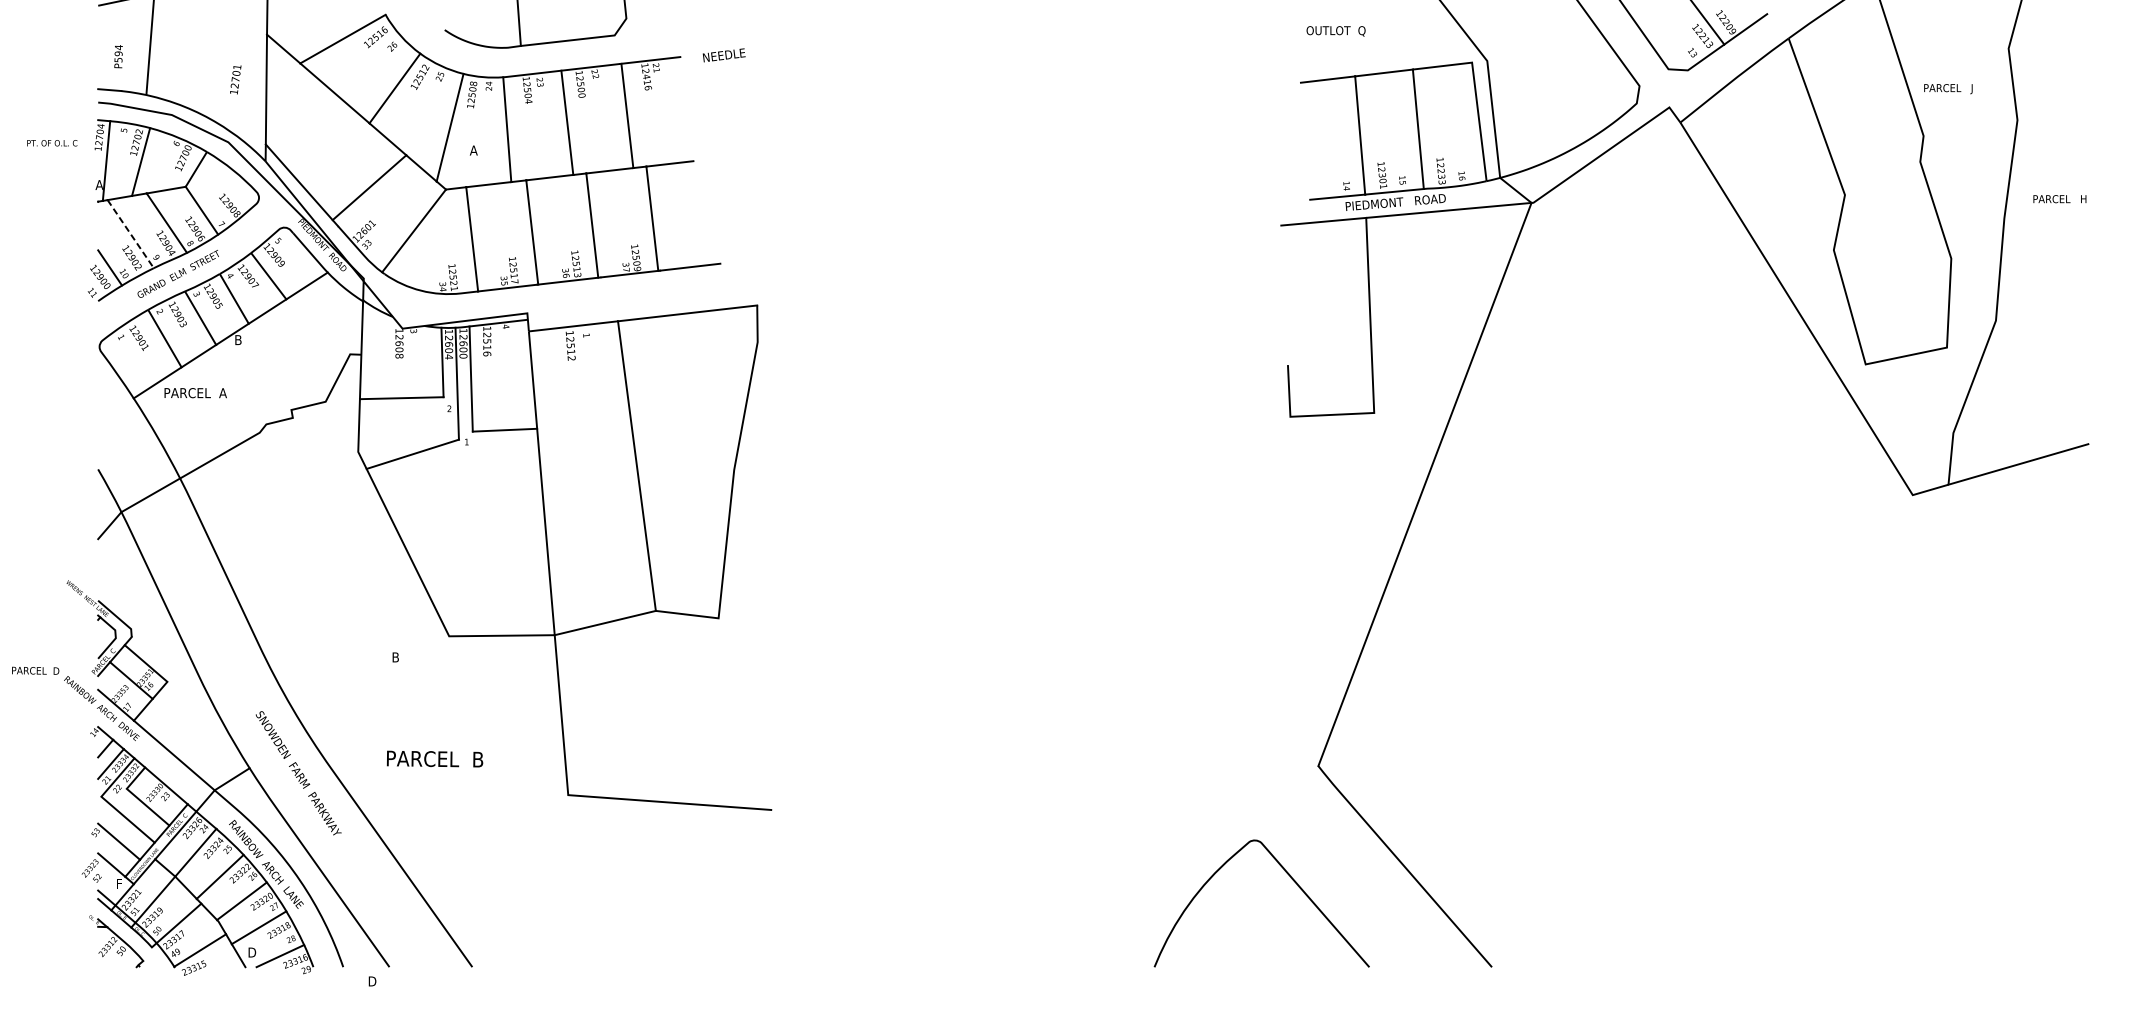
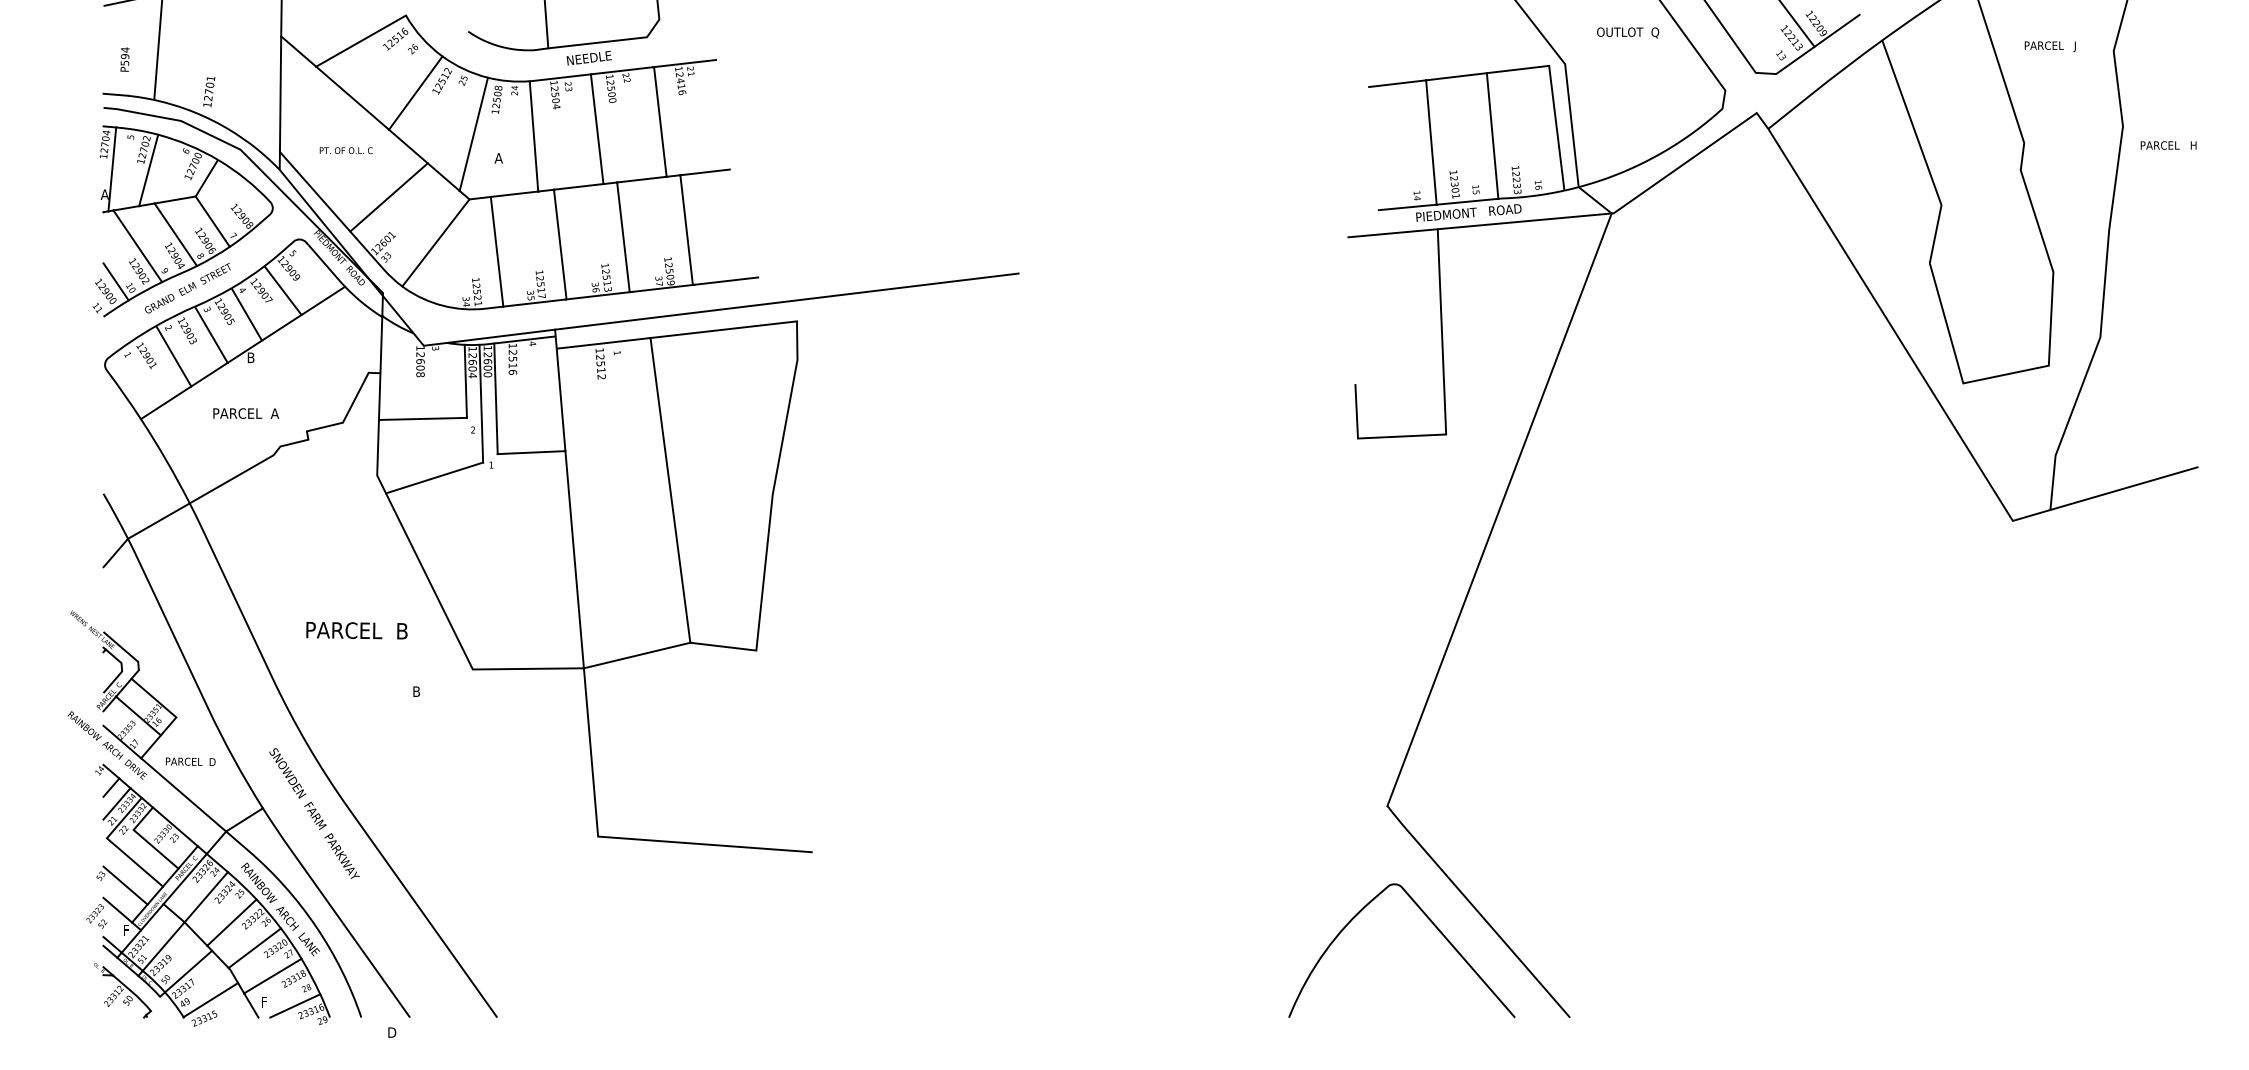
text: (1336, 30) -> (1628, 32), moved
text: (723, 54) -> (588, 57), moved
text: (235, 80) -> (209, 92), moved
text: (1947, 88) -> (2049, 46), moved
text: (51, 143) -> (345, 150), moved
text: (2059, 199) -> (2168, 145), moved
line: (131, 234) -> (138, 246), dashed -> solid
line: (747, 286) -> (786, 301), added
text: (196, 393) -> (246, 413), moved
text: (35, 670) -> (190, 761), moved
text: (434, 758) -> (356, 630), moved
curve: (1290, 878) -> (1432, 924), moved
text: (252, 952) -> (265, 1002), D -> F

